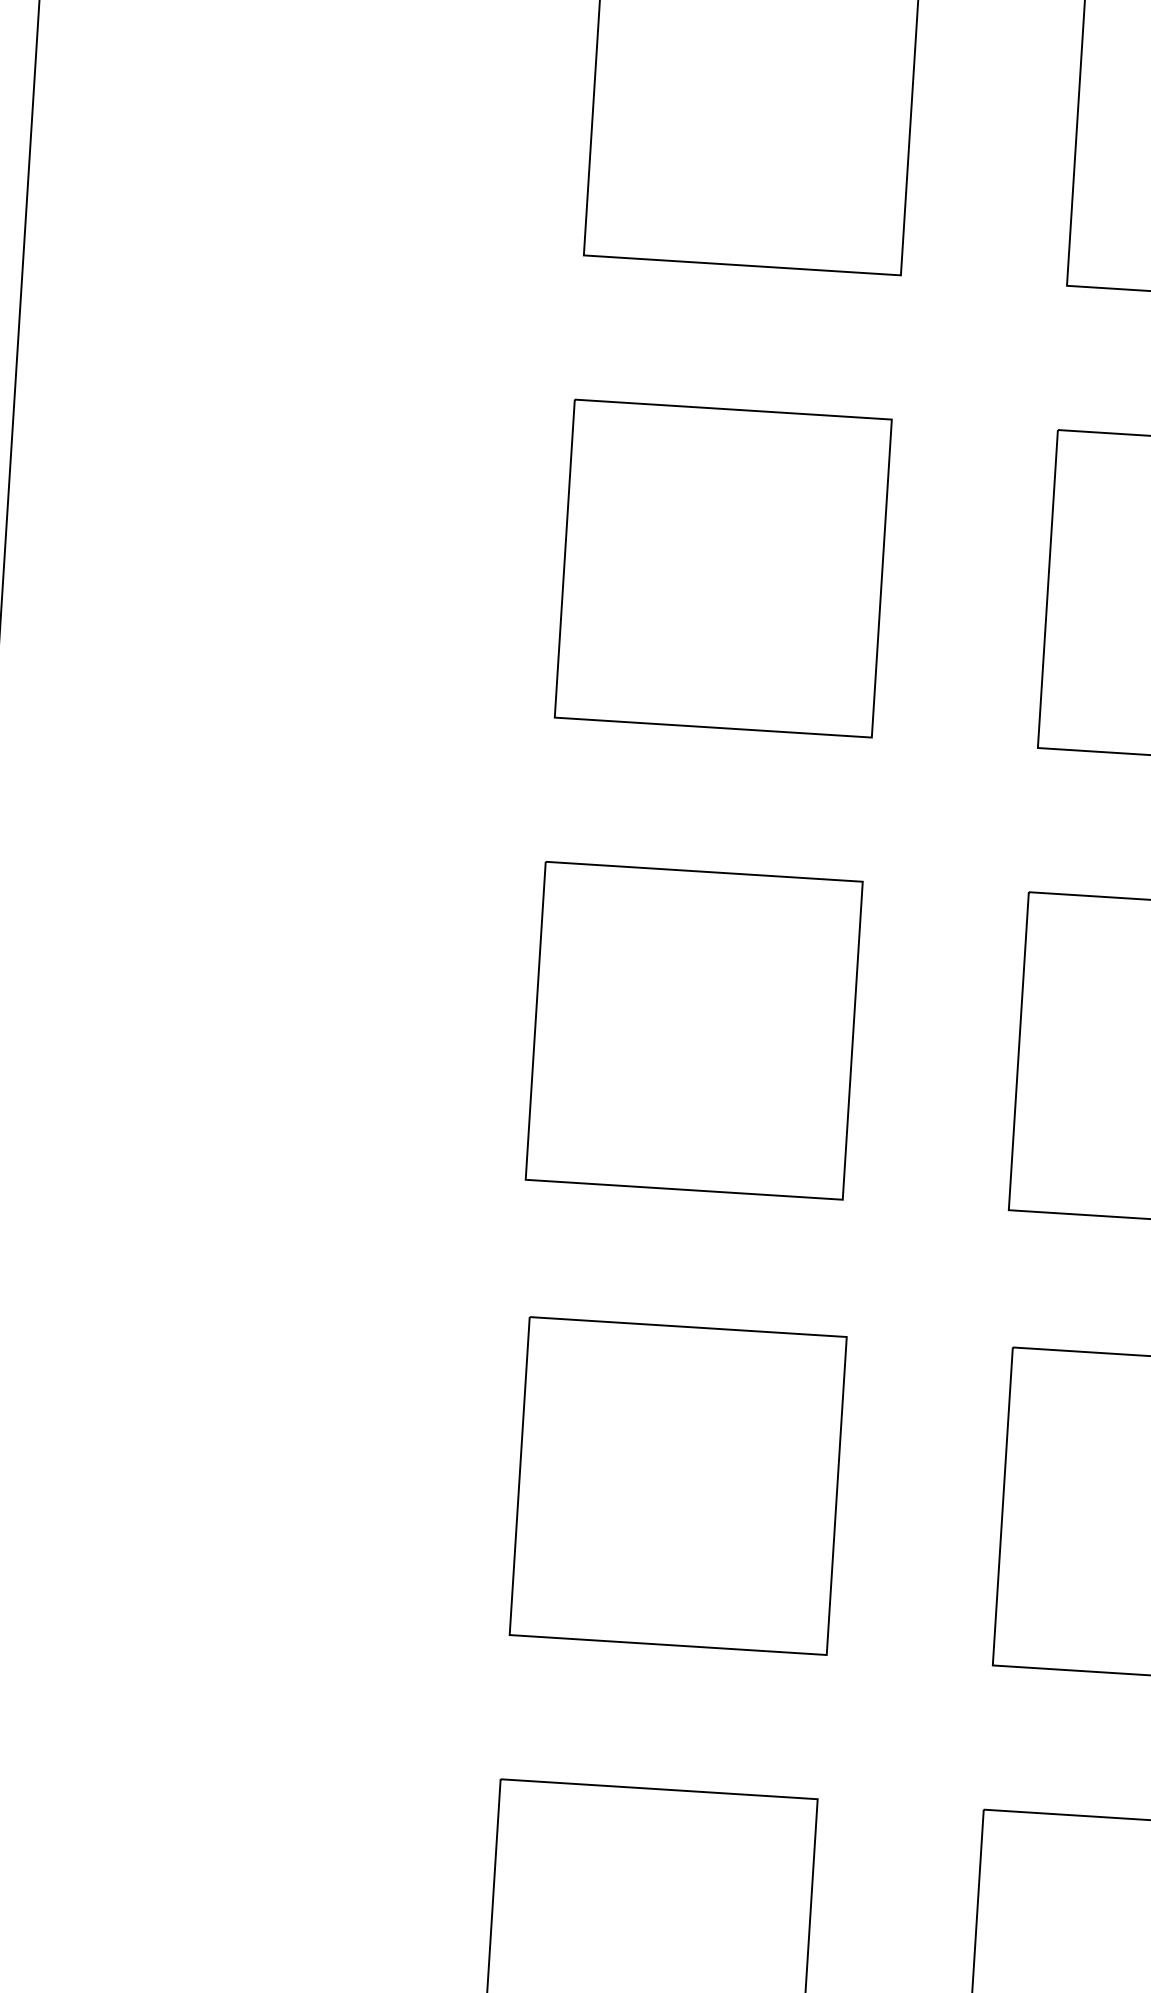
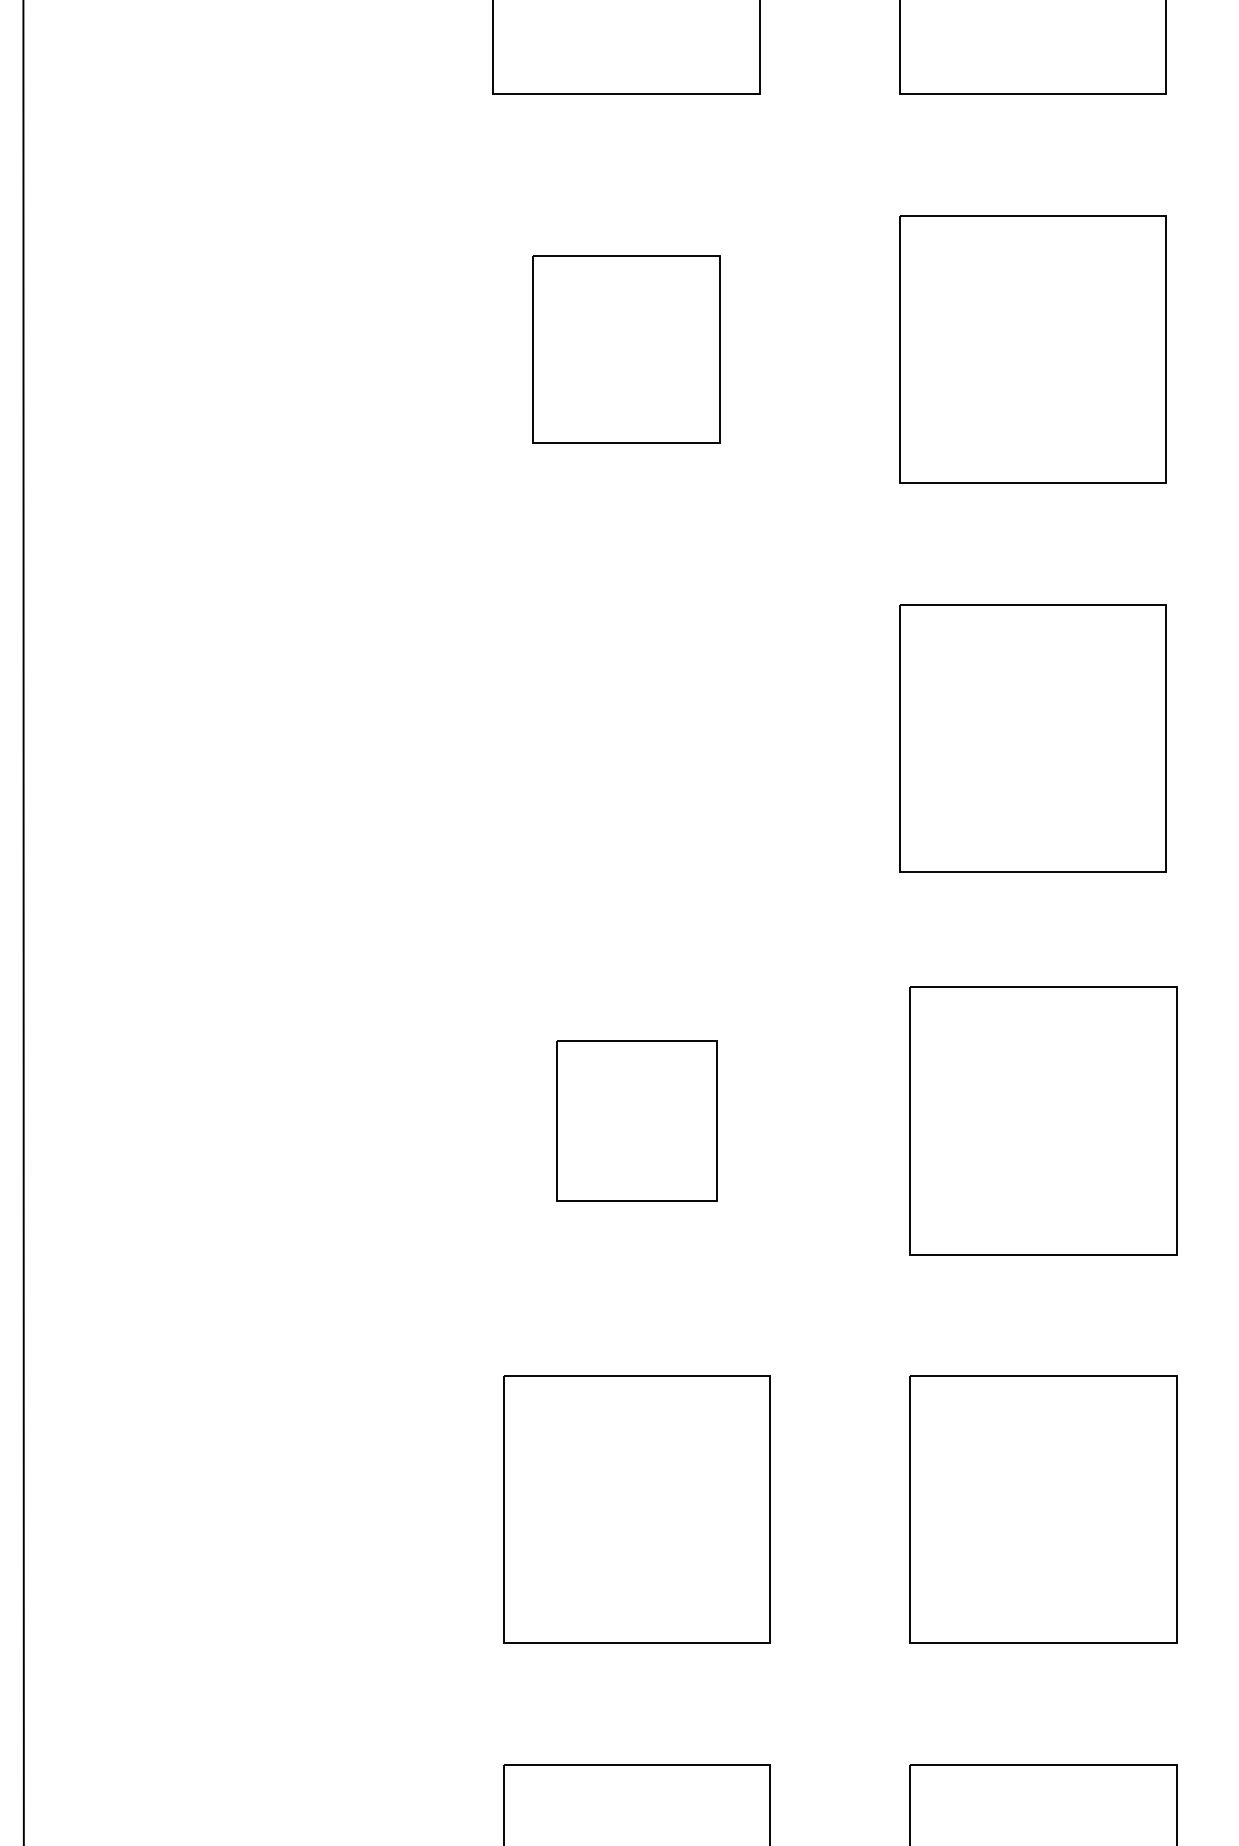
part: (723, 568) -> (626, 349), size x0.7
part: (694, 1030) -> (626, 738), removed
part: (677, 1485) -> (636, 1120), size x0.6

